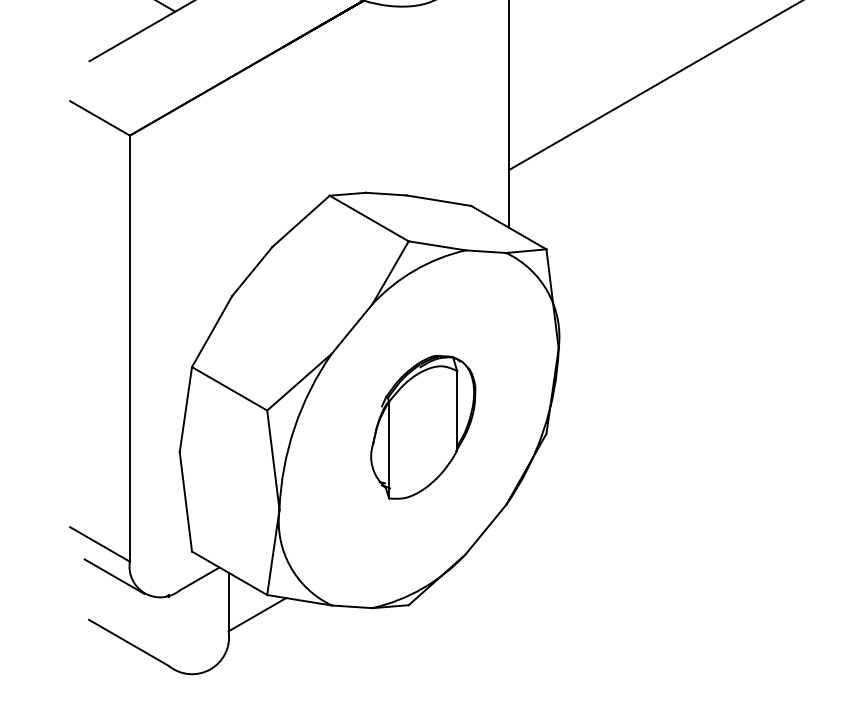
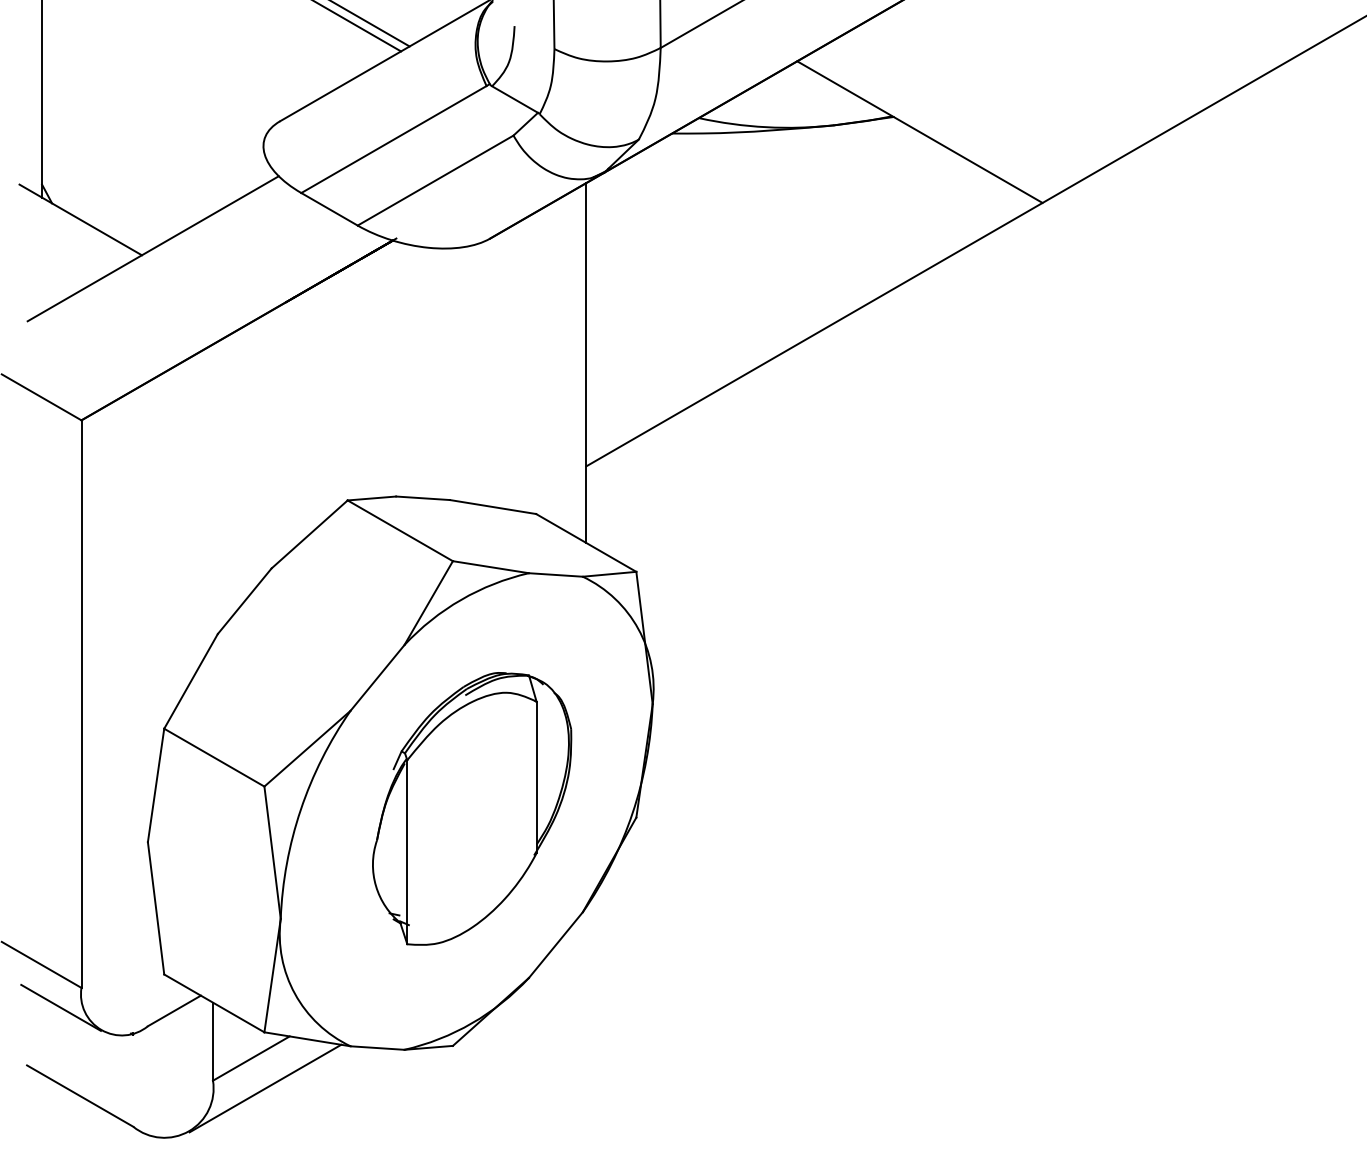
part: (423, 427) -> (472, 808), size x1.43
line: (268, 637) -> (265, 1088), added

